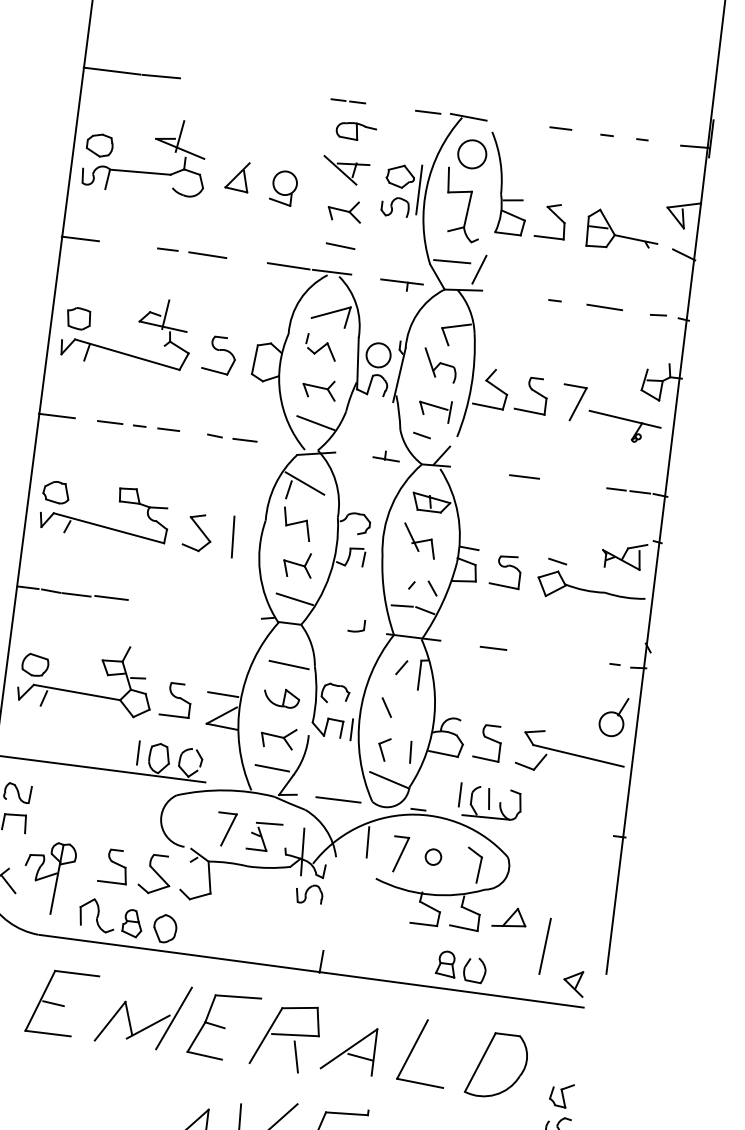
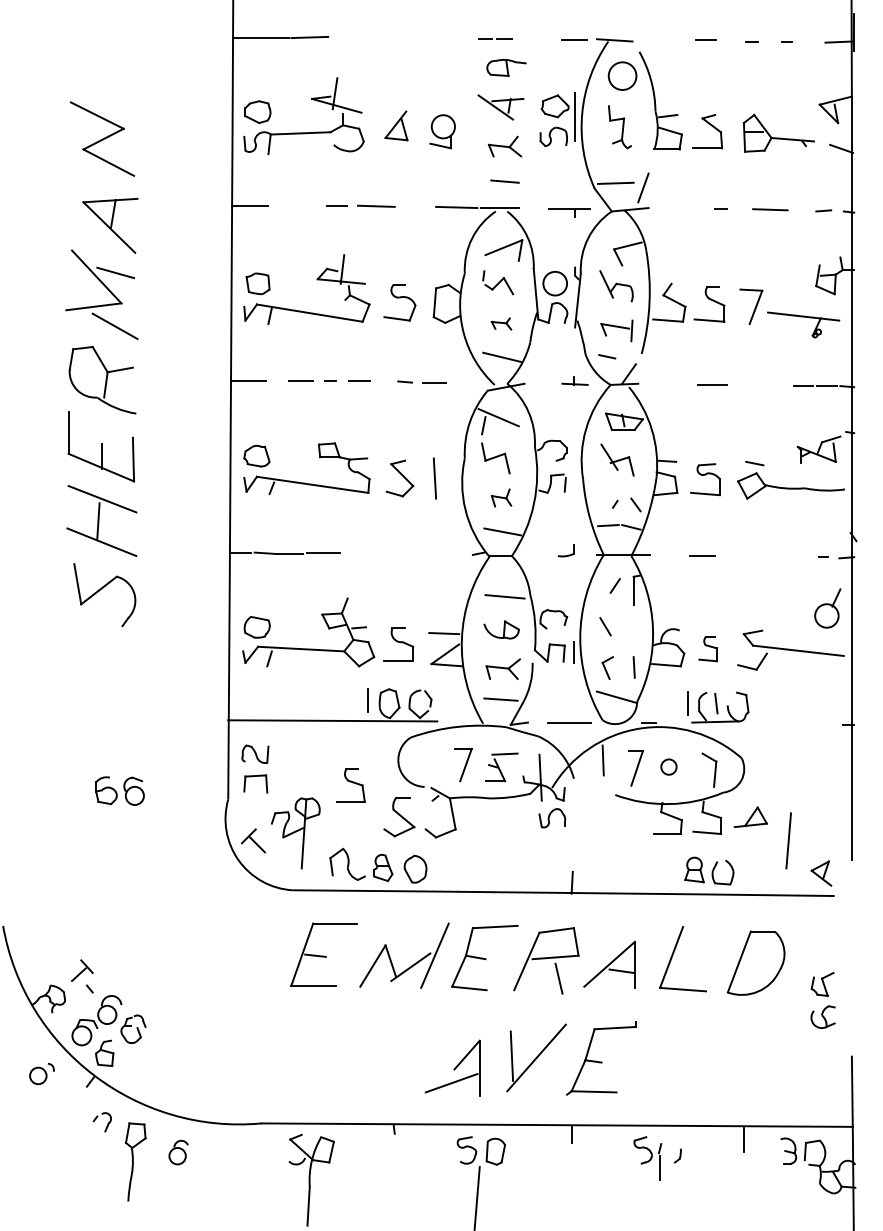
part: (462, 205) -> (619, 127), size x0.6
part: (319, 388) -> (501, 323), size x0.6
part: (297, 564) -> (501, 497), size x0.7
part: (486, 743) -> (707, 649), size x0.7
part: (113, 866) -> (350, 785), moved

